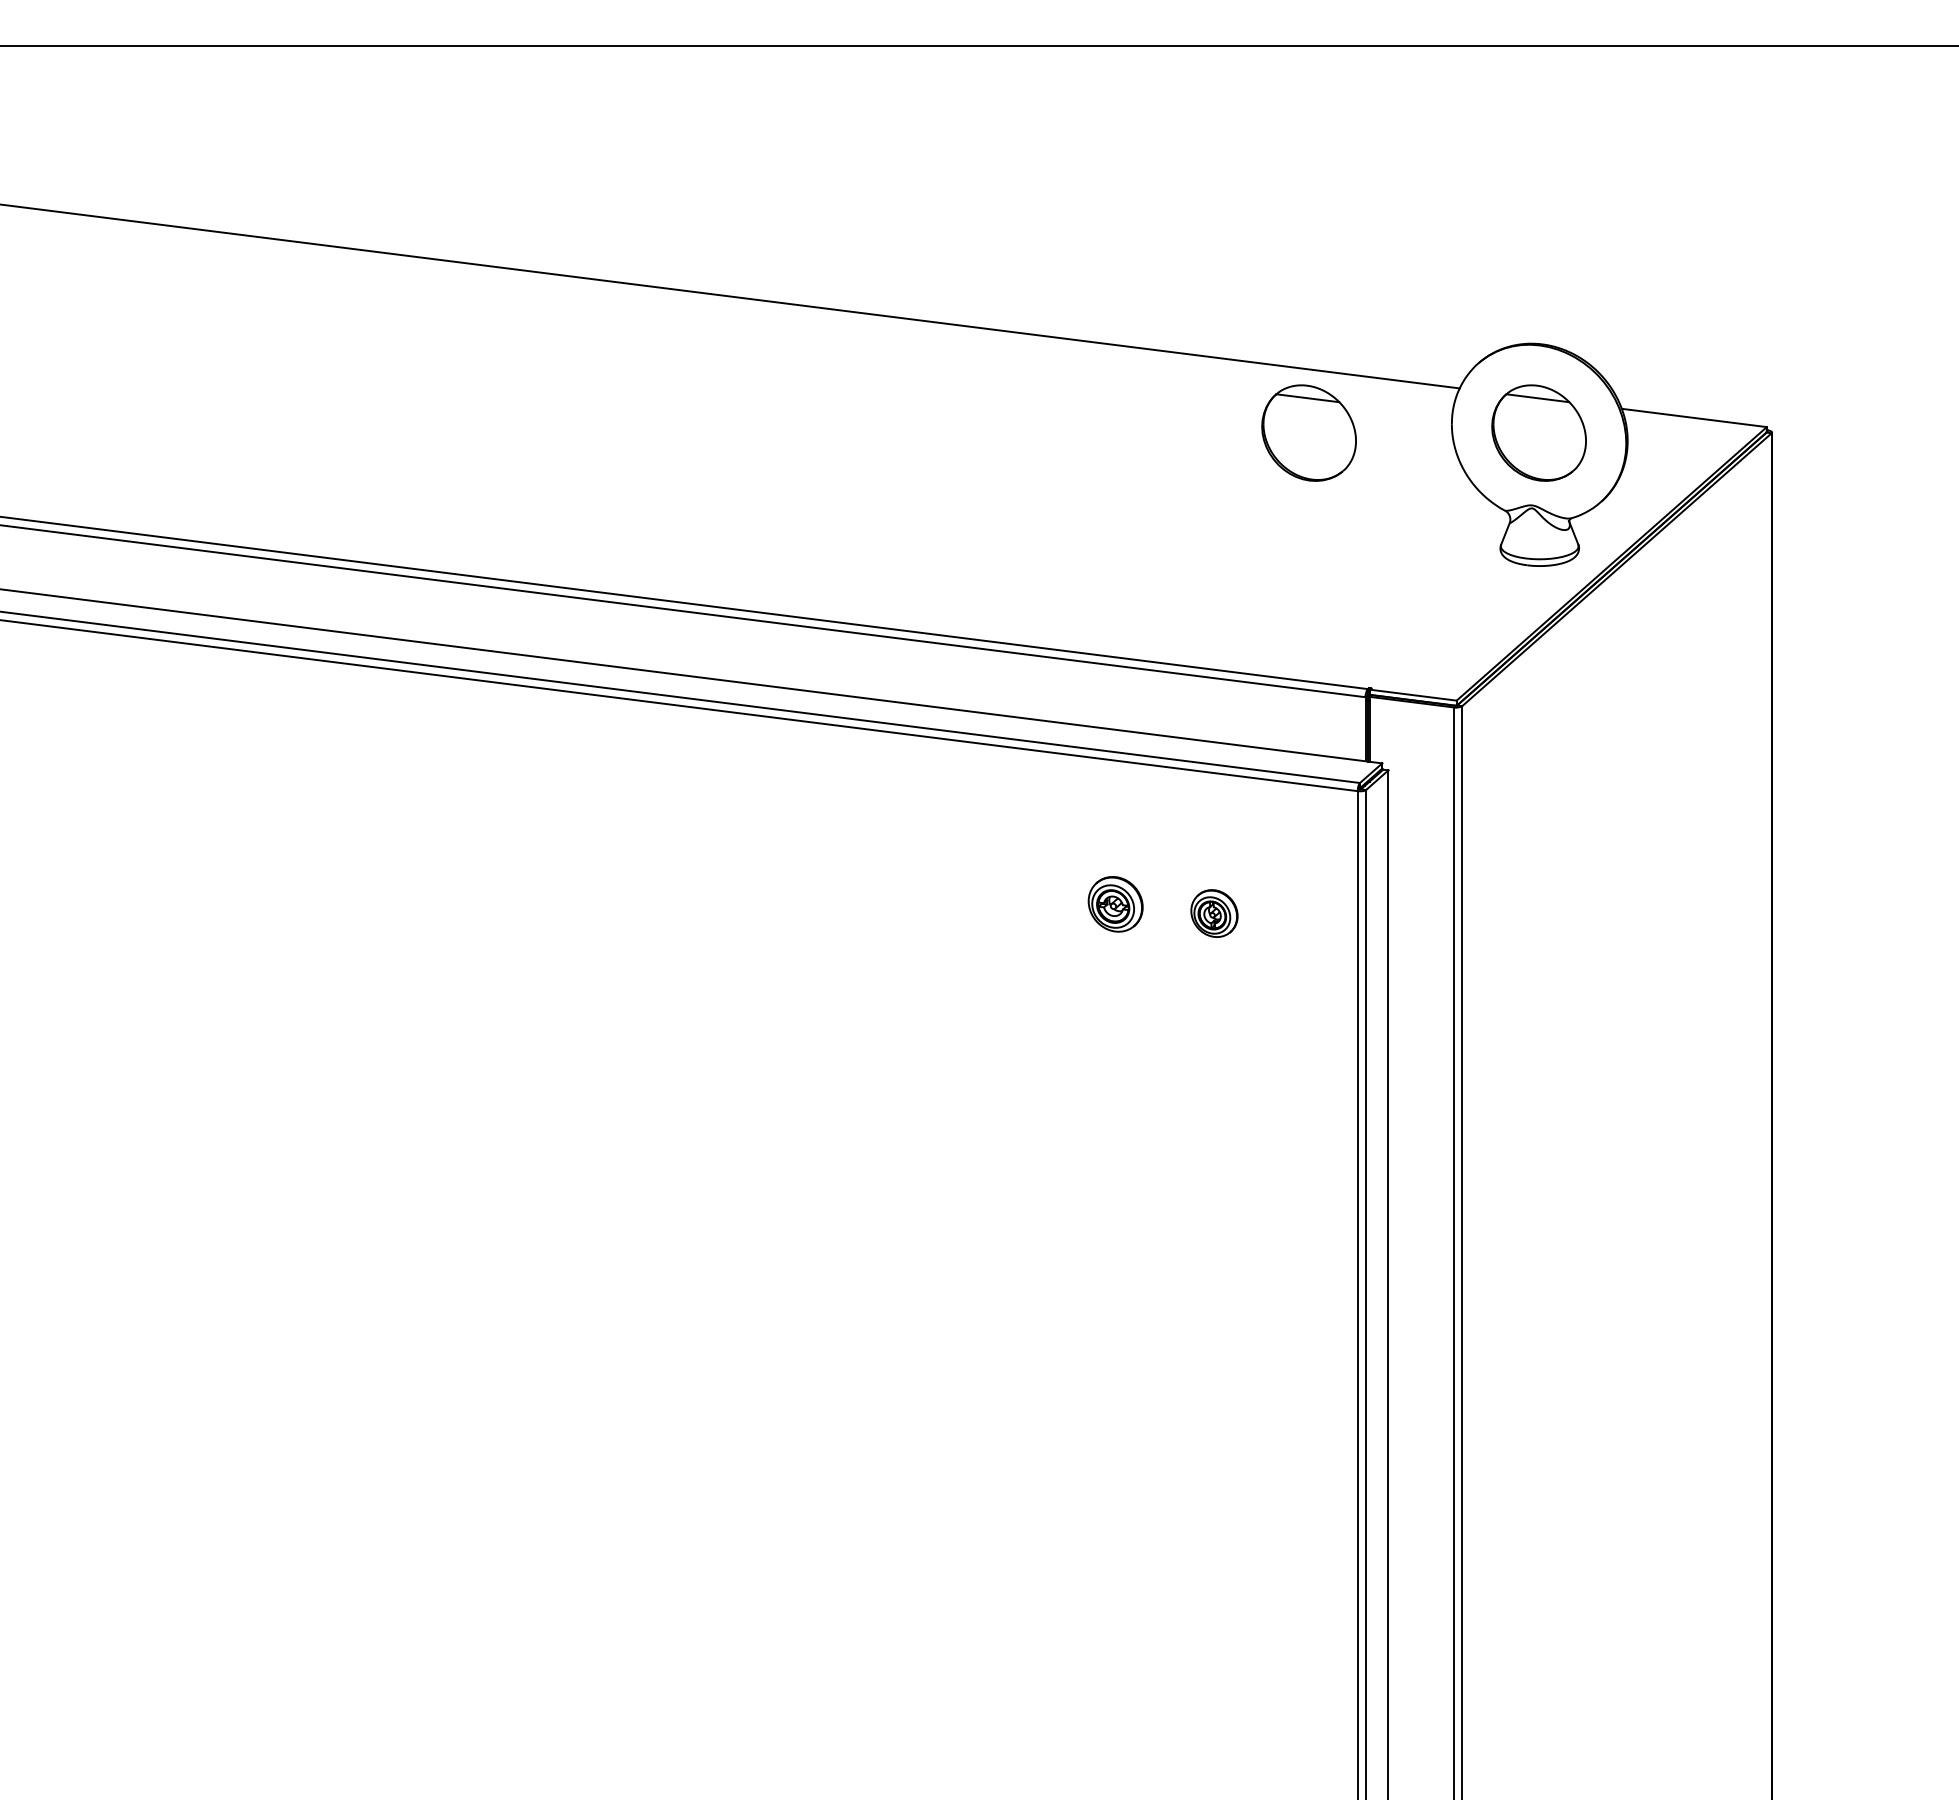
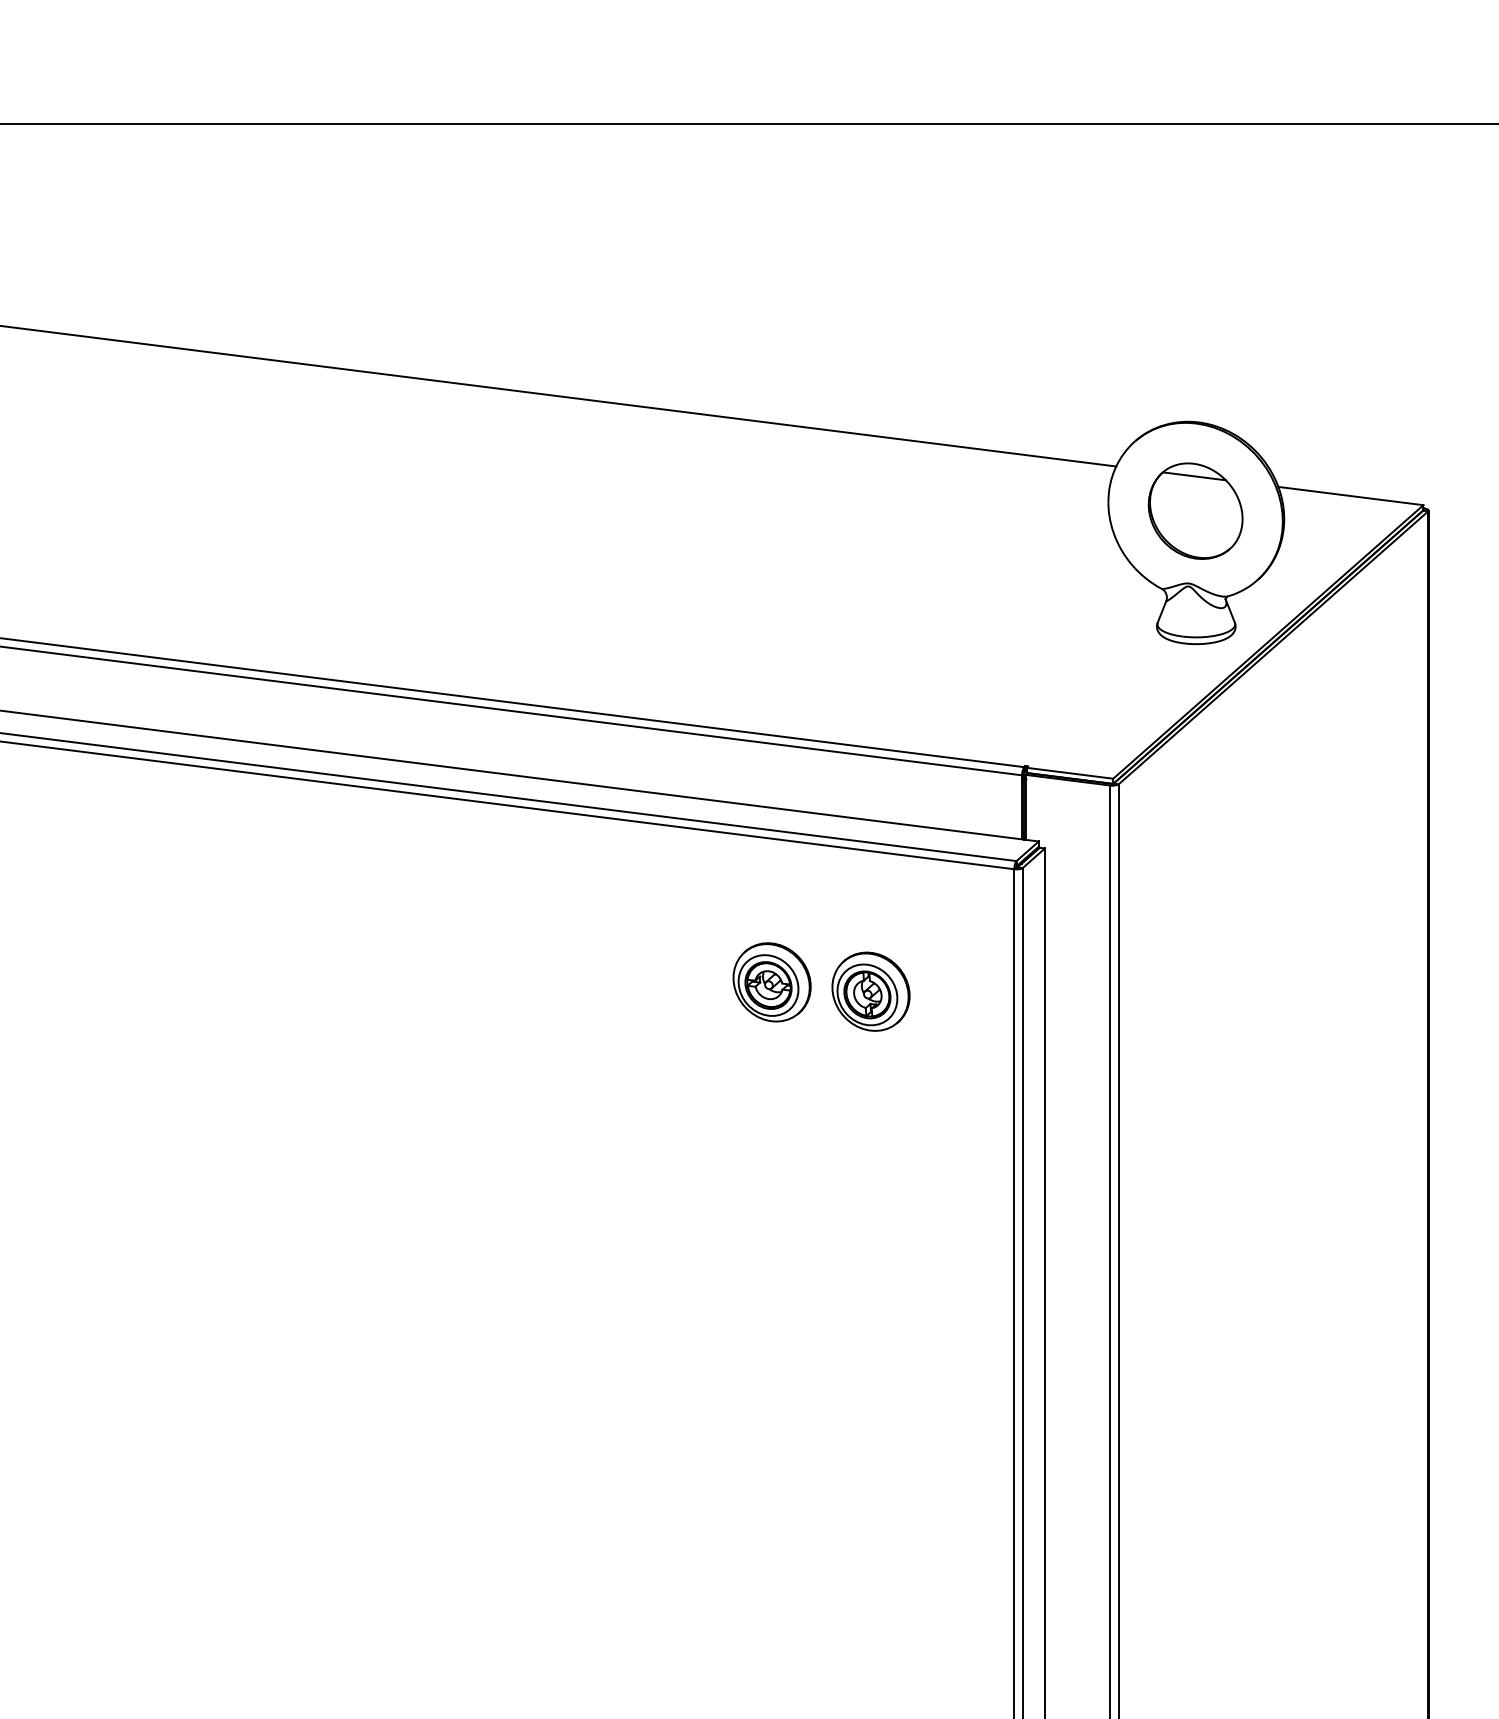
part: (1308, 432) -> (965, 510), removed
part: (1115, 904) -> (772, 982), size x1.43
part: (1214, 913) -> (871, 991), size x1.67

